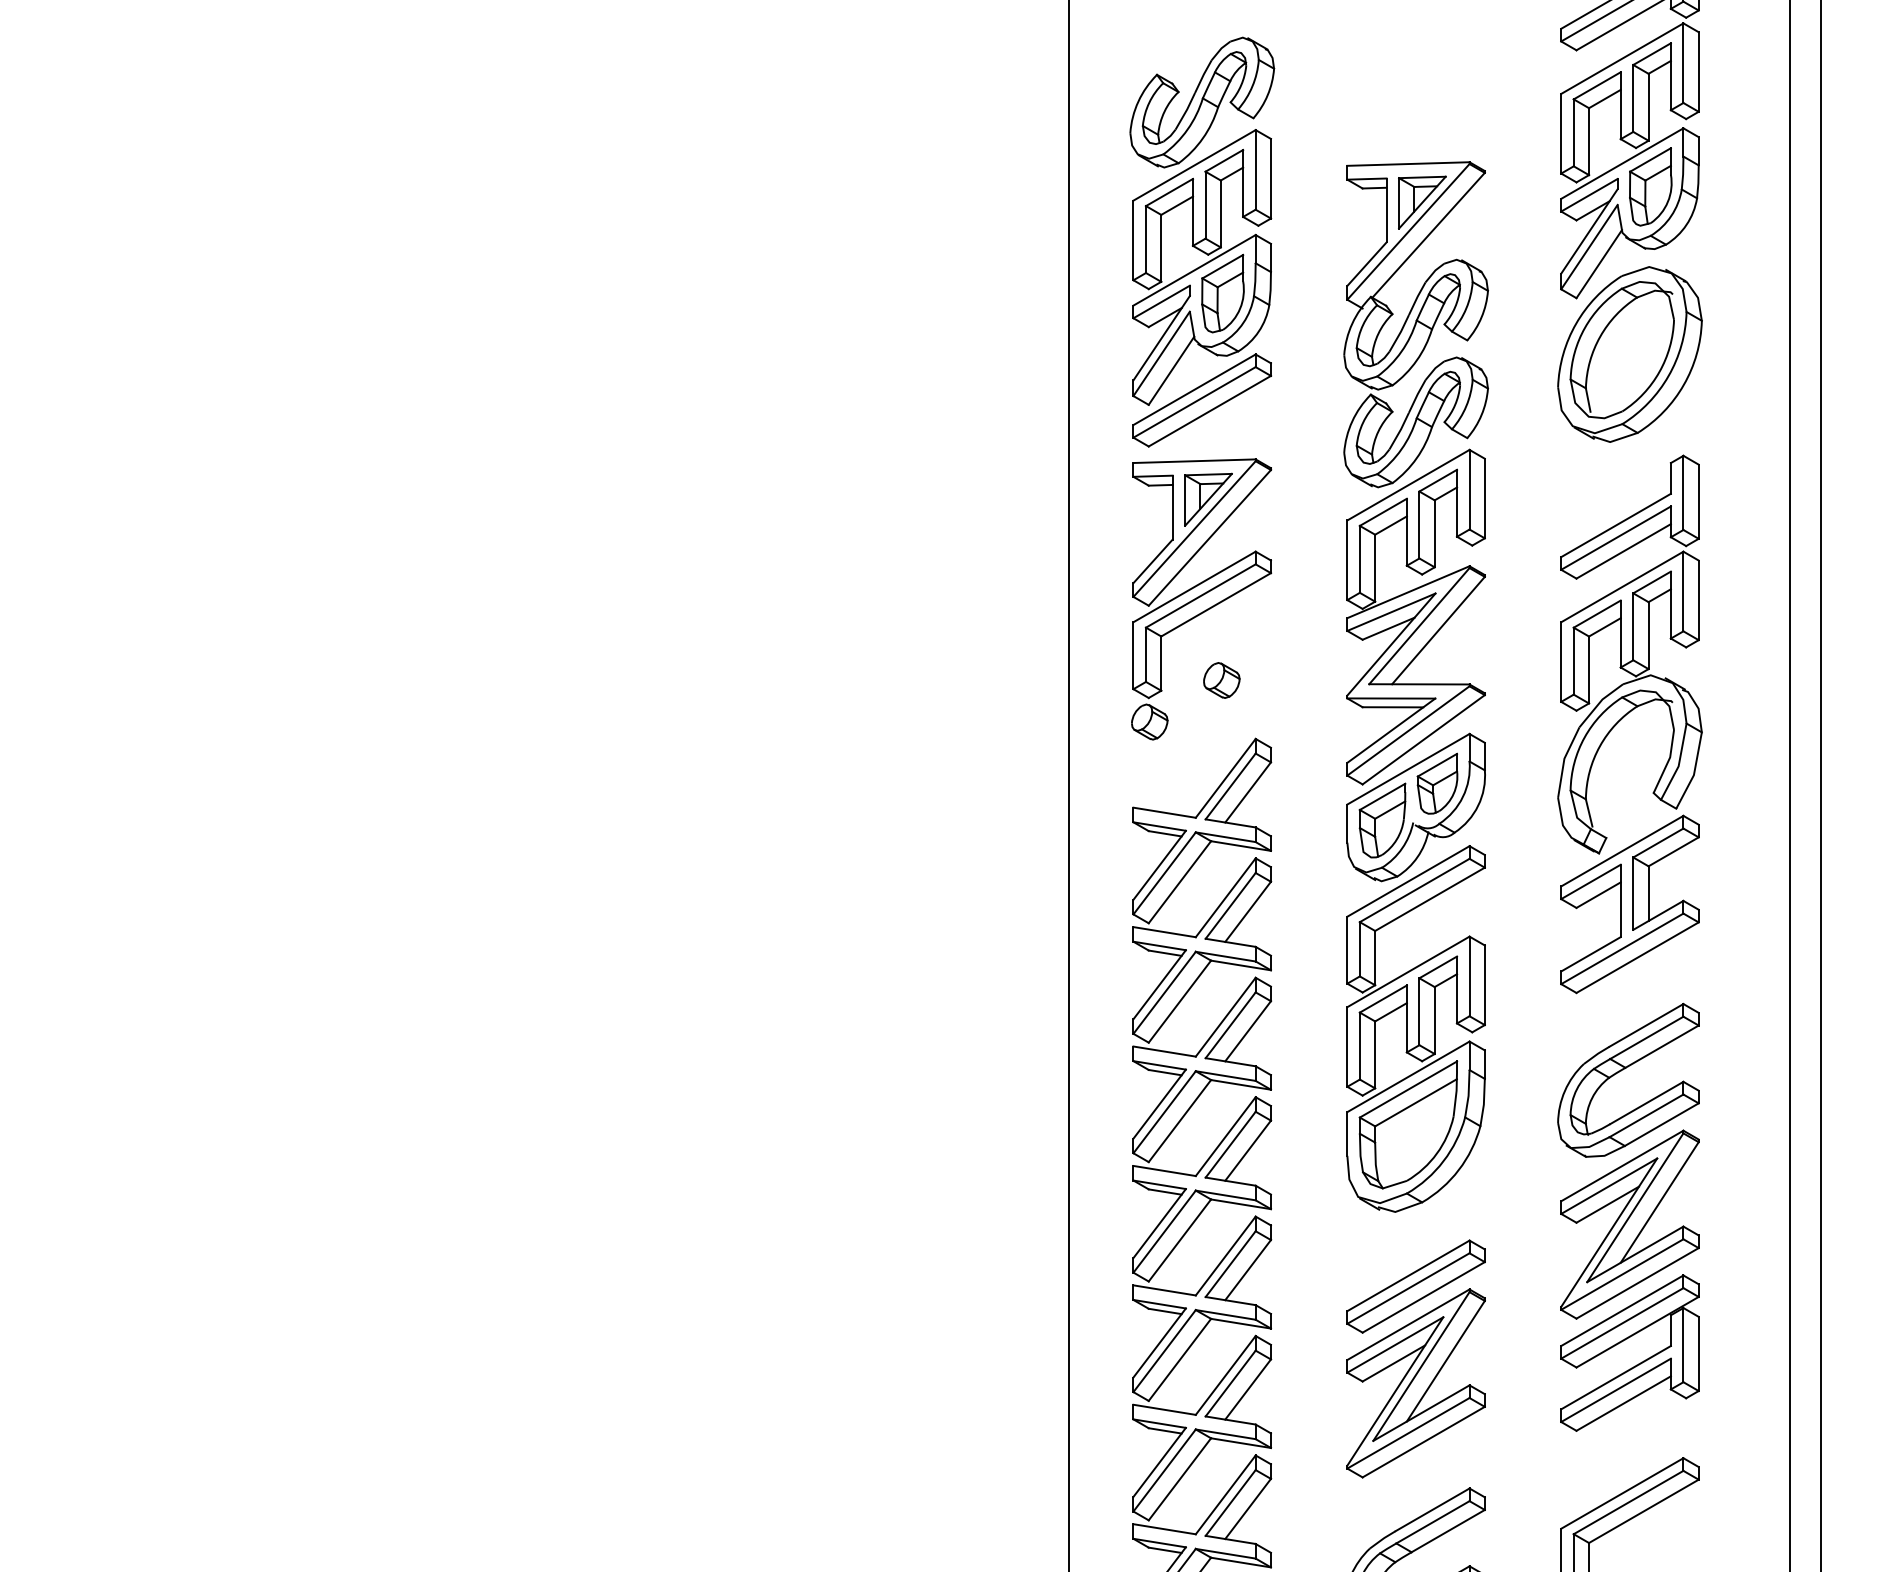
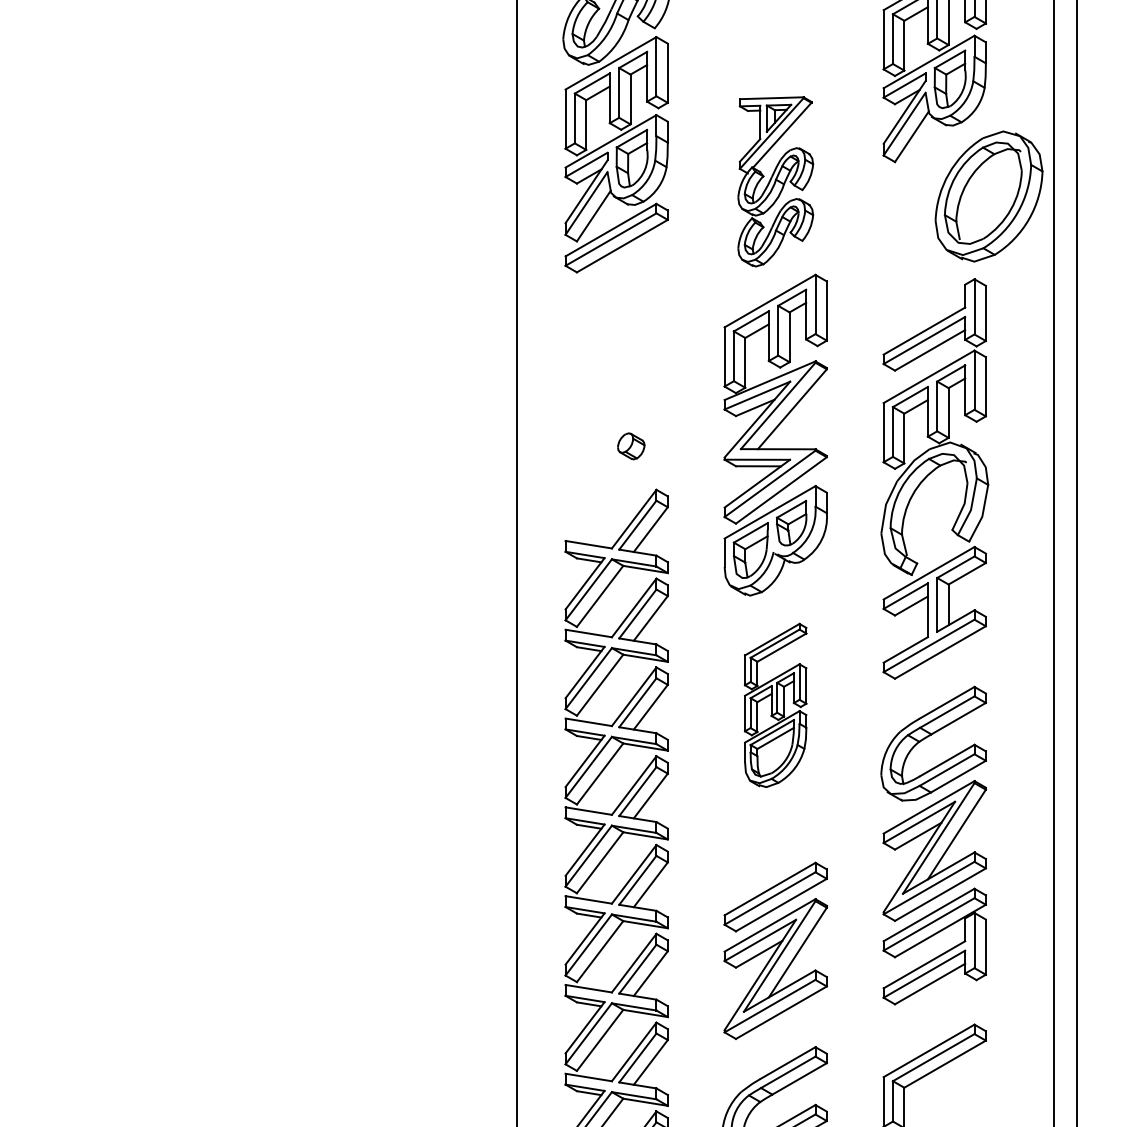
part: (1415, 324) -> (775, 181), size x0.7
part: (1629, 354) -> (988, 196), moved
part: (1201, 599) -> (616, 386), removed
part: (1415, 1028) -> (775, 705), size x0.6

